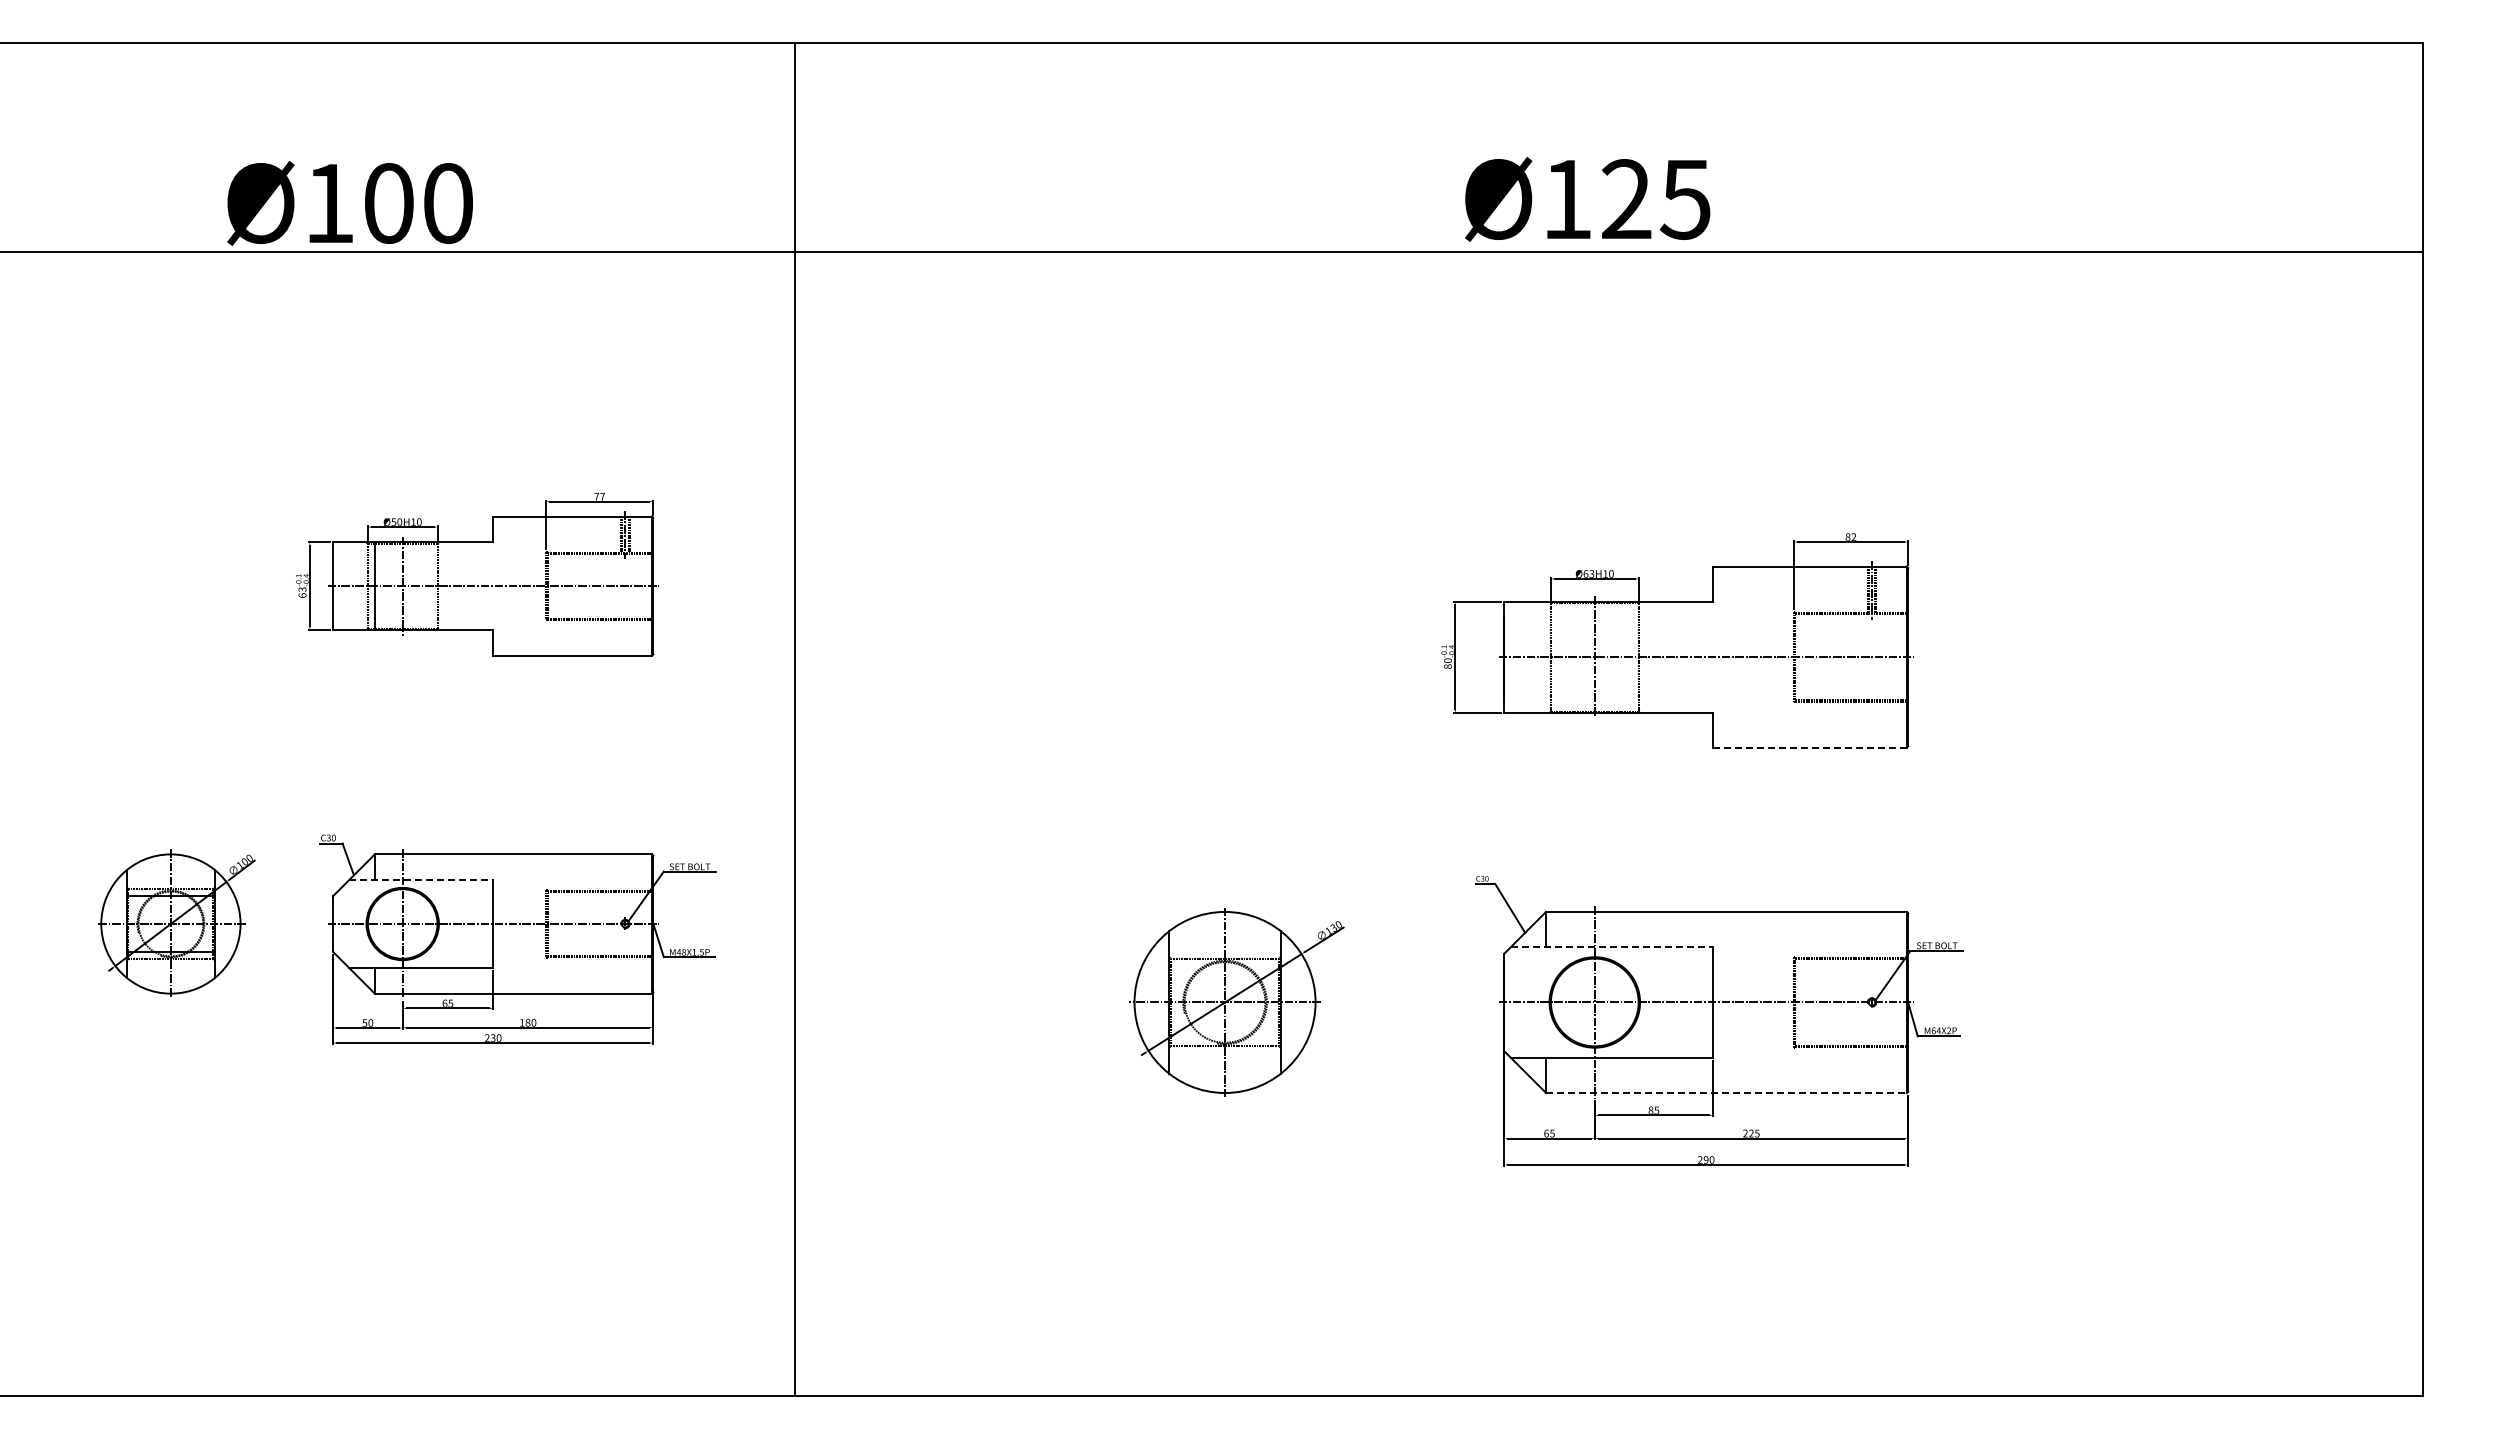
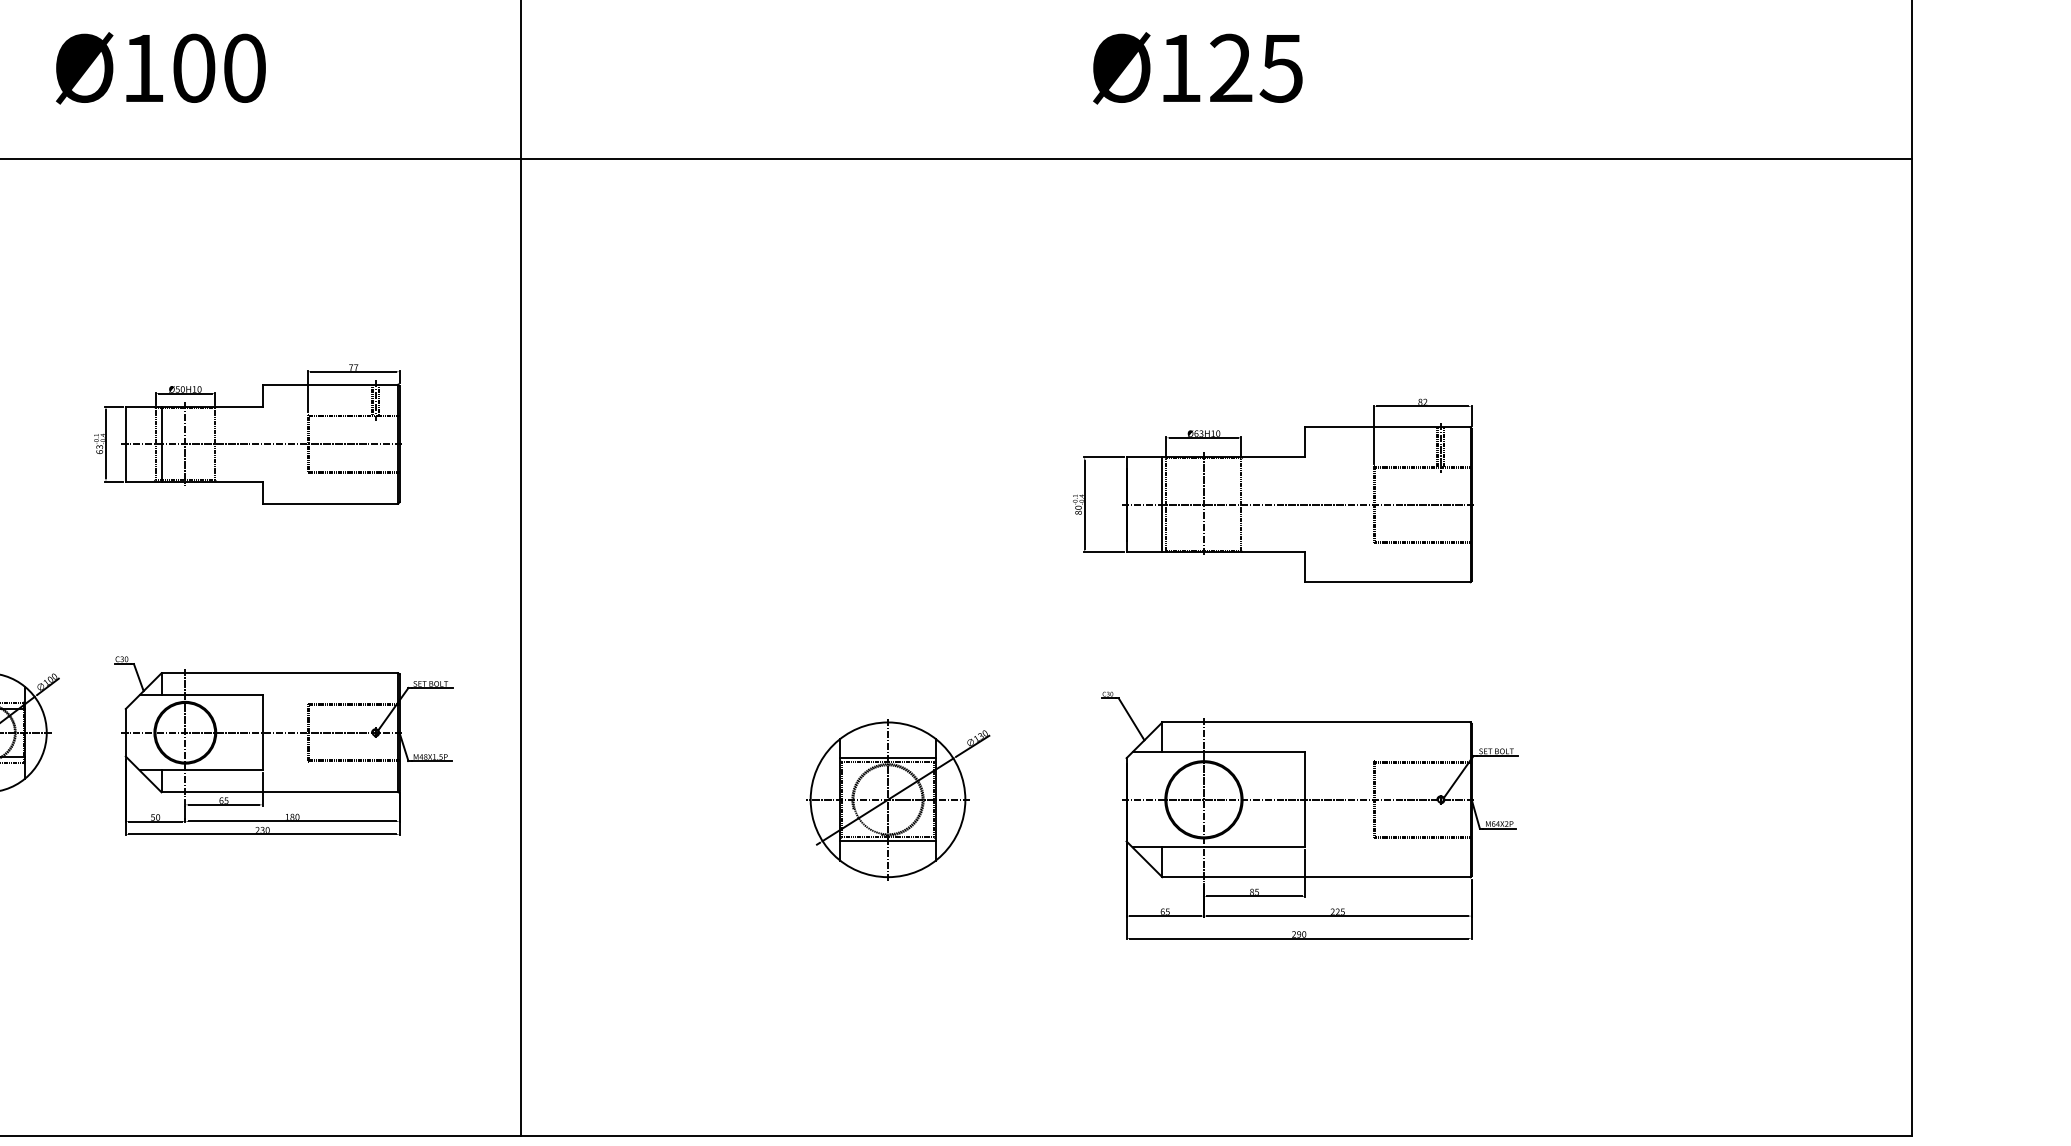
text: (1587, 199) -> (1197, 68), moved
text: (349, 203) -> (160, 68), moved
line: (1546, 656) -> (1162, 504), added
line: (1809, 747) -> (1387, 581), dashed -> solid
line: (421, 880) -> (201, 695), dashed -> solid
line: (1612, 946) -> (1219, 751), dashed -> solid
line: (1224, 953) -> (887, 757), added
line: (1224, 1051) -> (887, 841), added
line: (1726, 1092) -> (1316, 876), dashed -> solid

